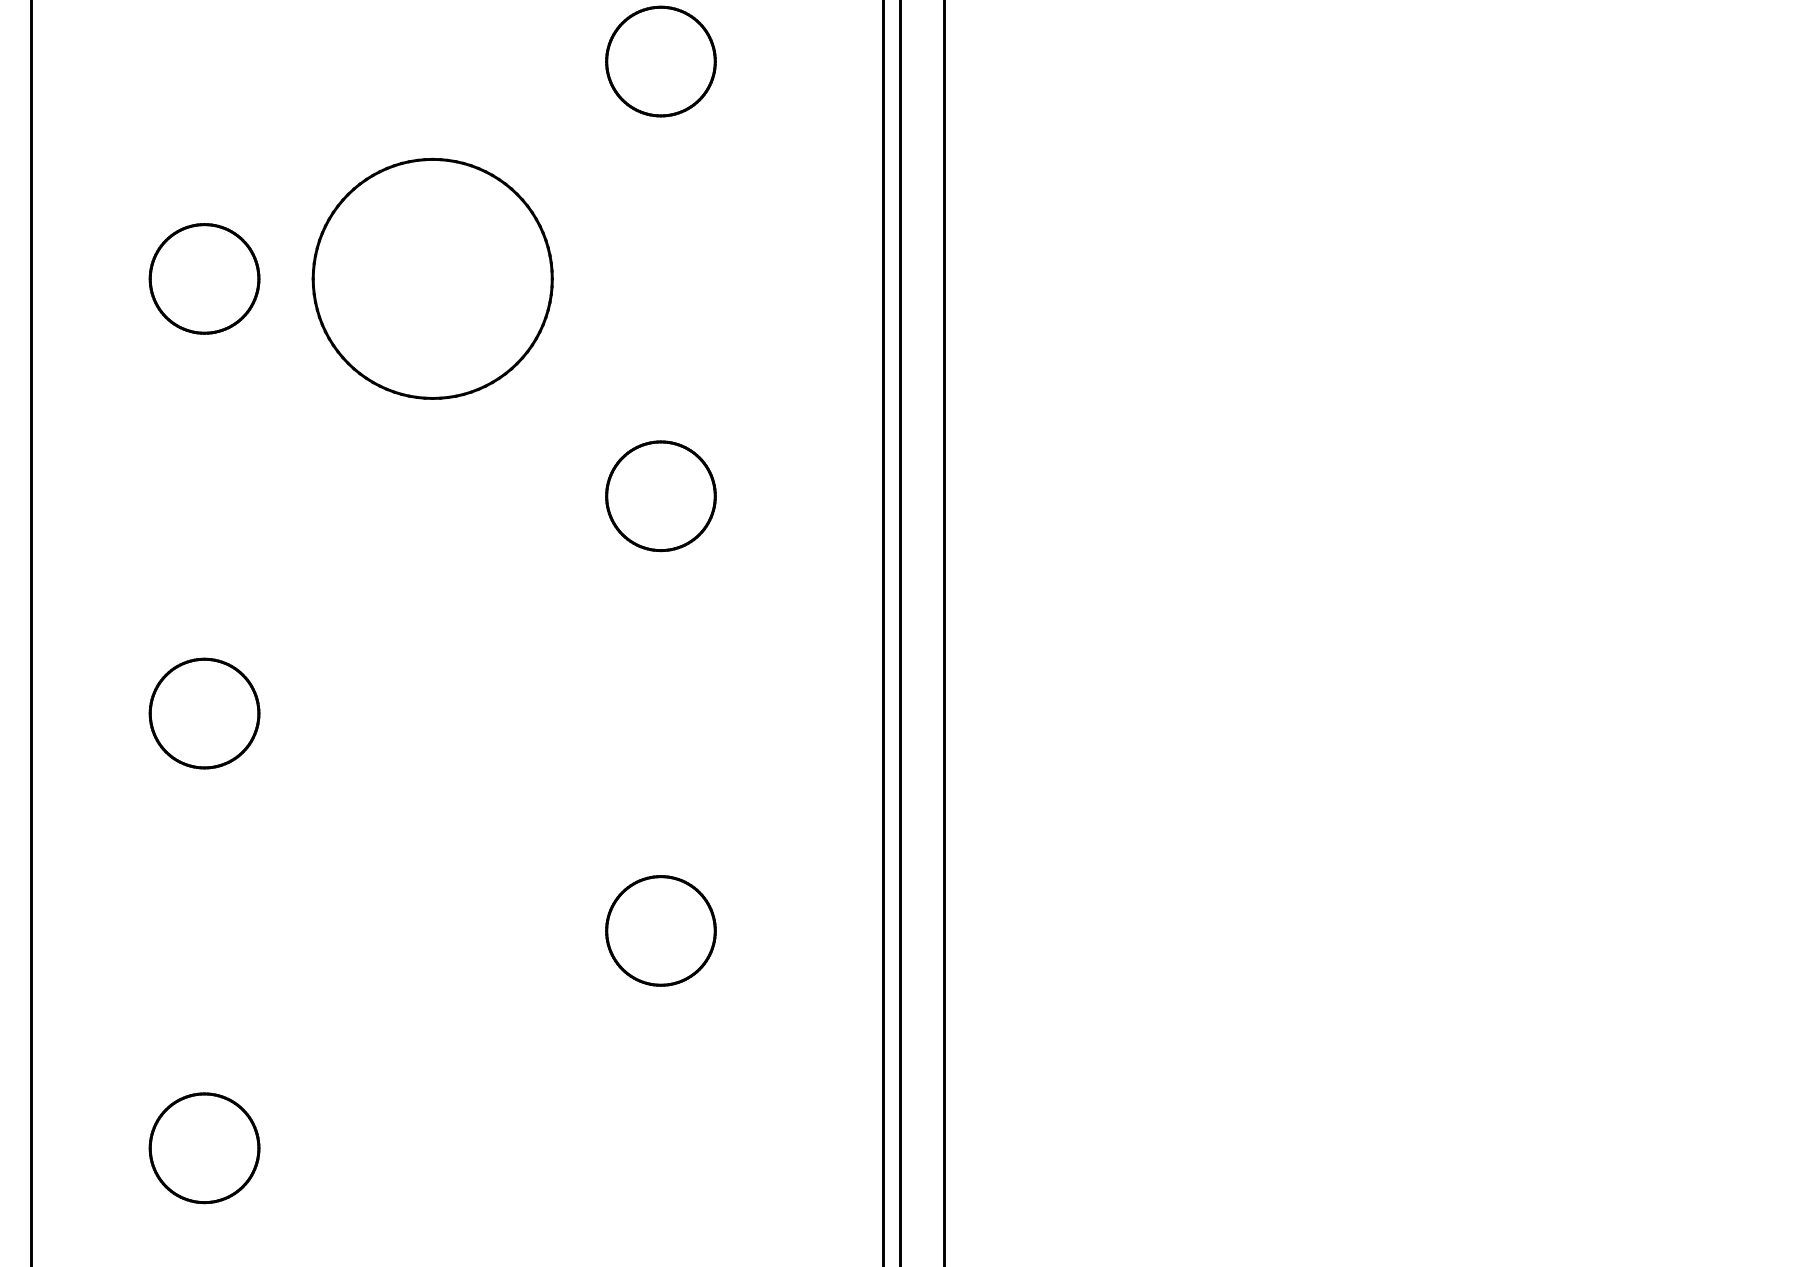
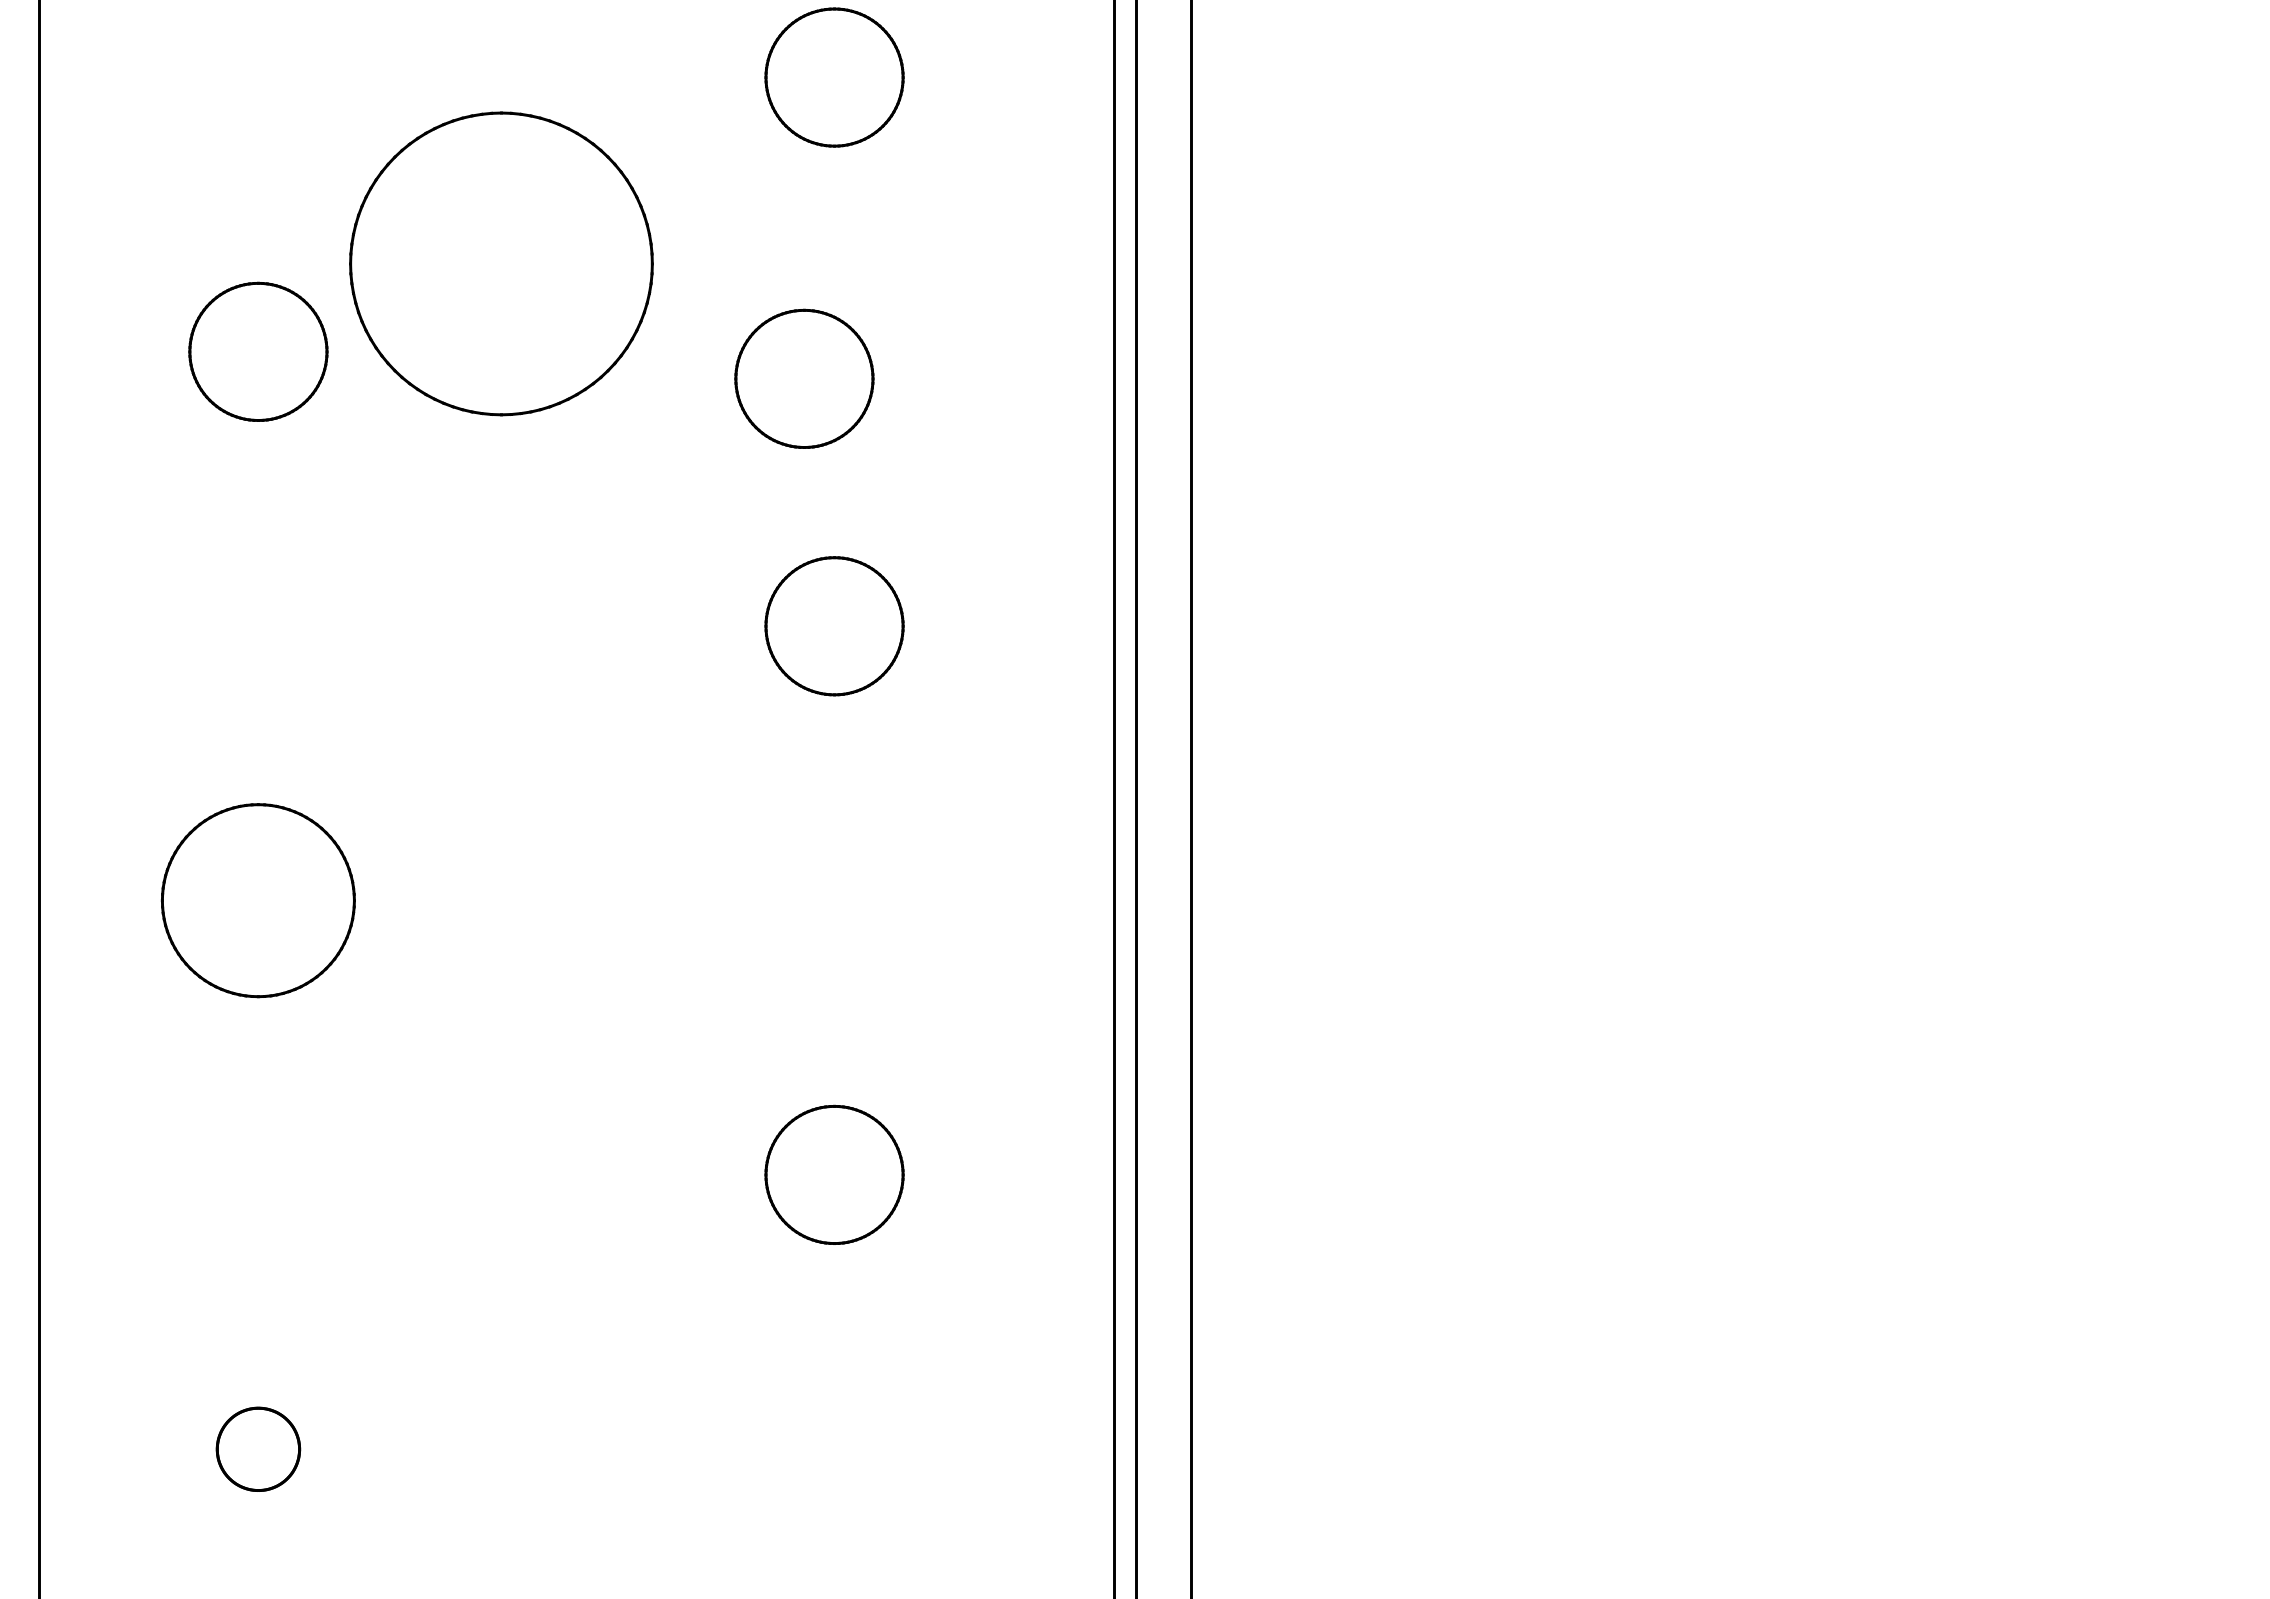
part: (432, 278) -> (501, 263), moved
part: (637, 299) -> (804, 378), added
part: (204, 713) -> (258, 900), size x1.4
part: (204, 1148) -> (258, 1449), size x0.6

